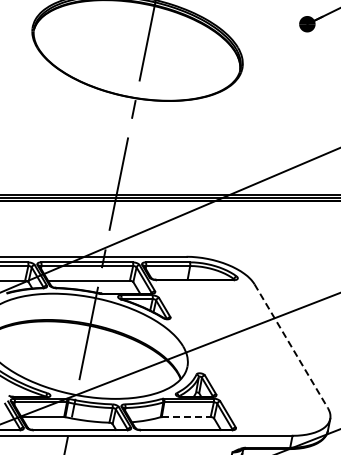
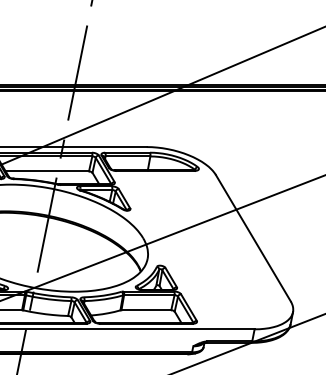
line: (291, 346) -> (253, 238), dashed -> solid
line: (186, 417) -> (146, 310), dashed -> solid

